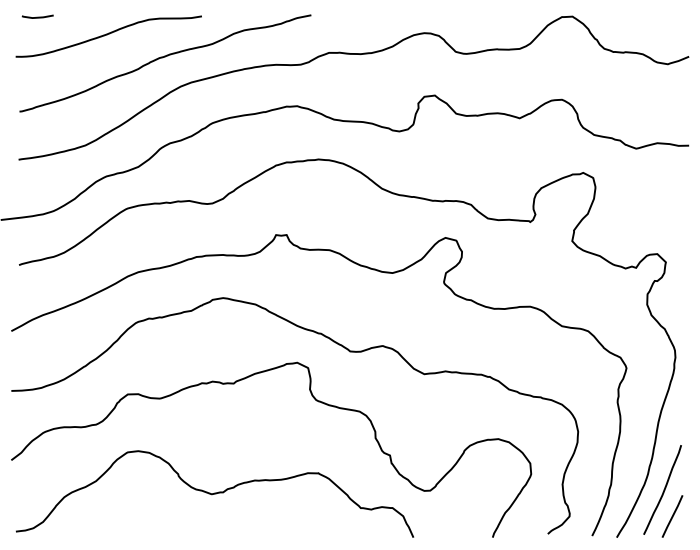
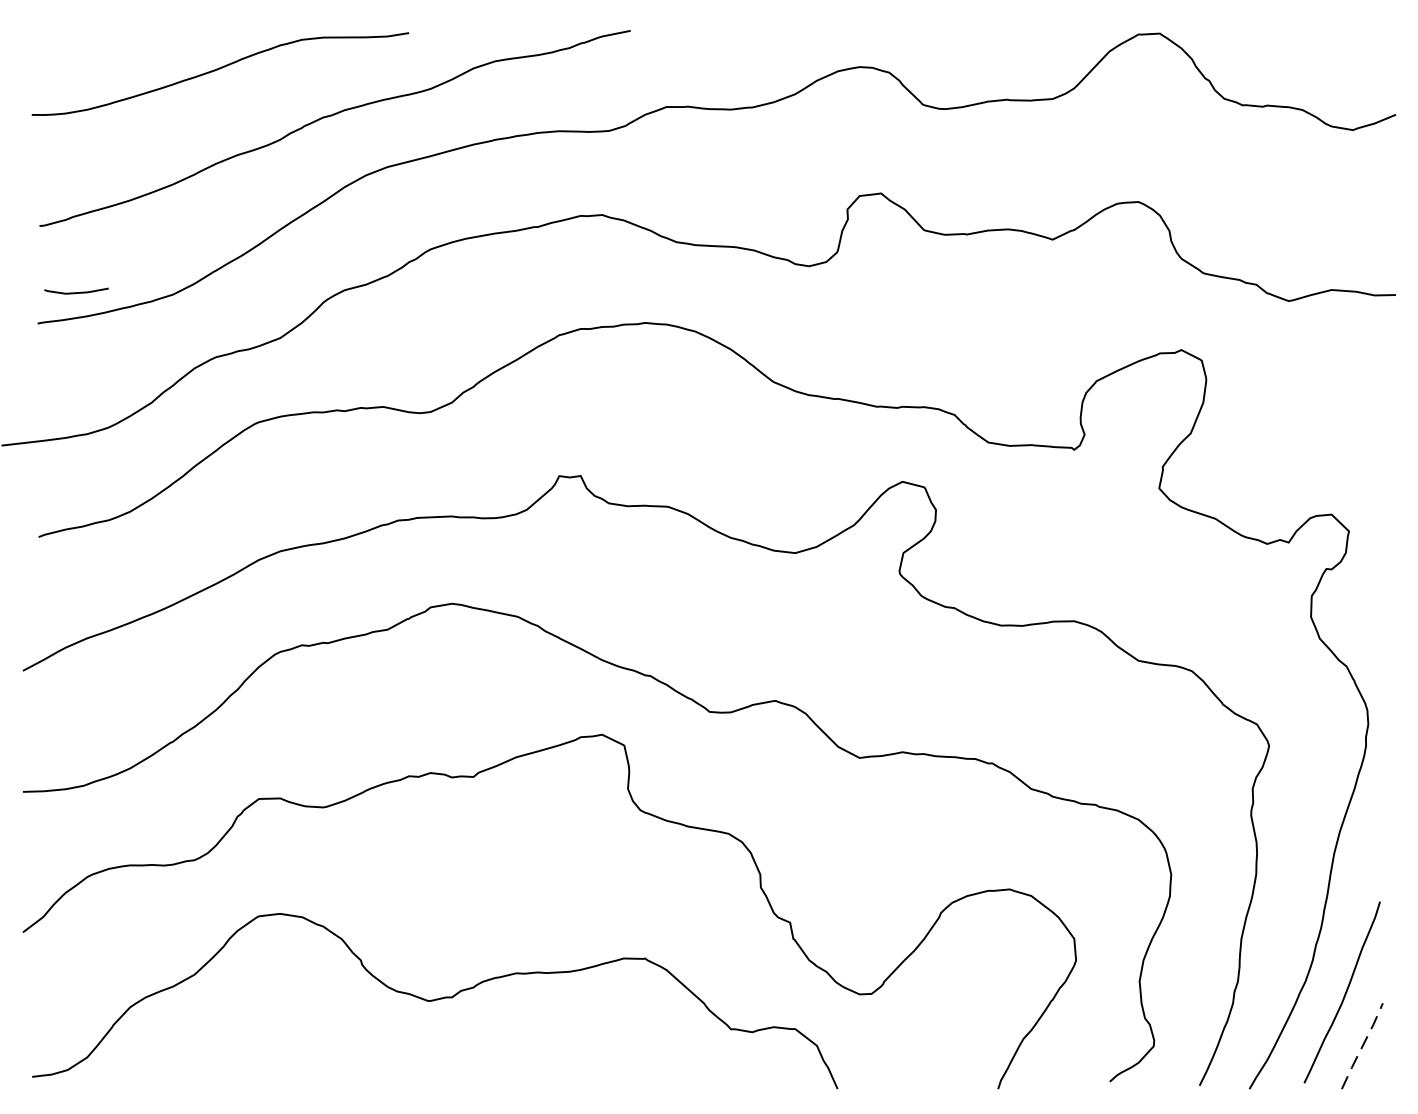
curve: (37, 16) -> (75, 290), moved
line: (672, 516) -> (1362, 1046), solid -> dashed

